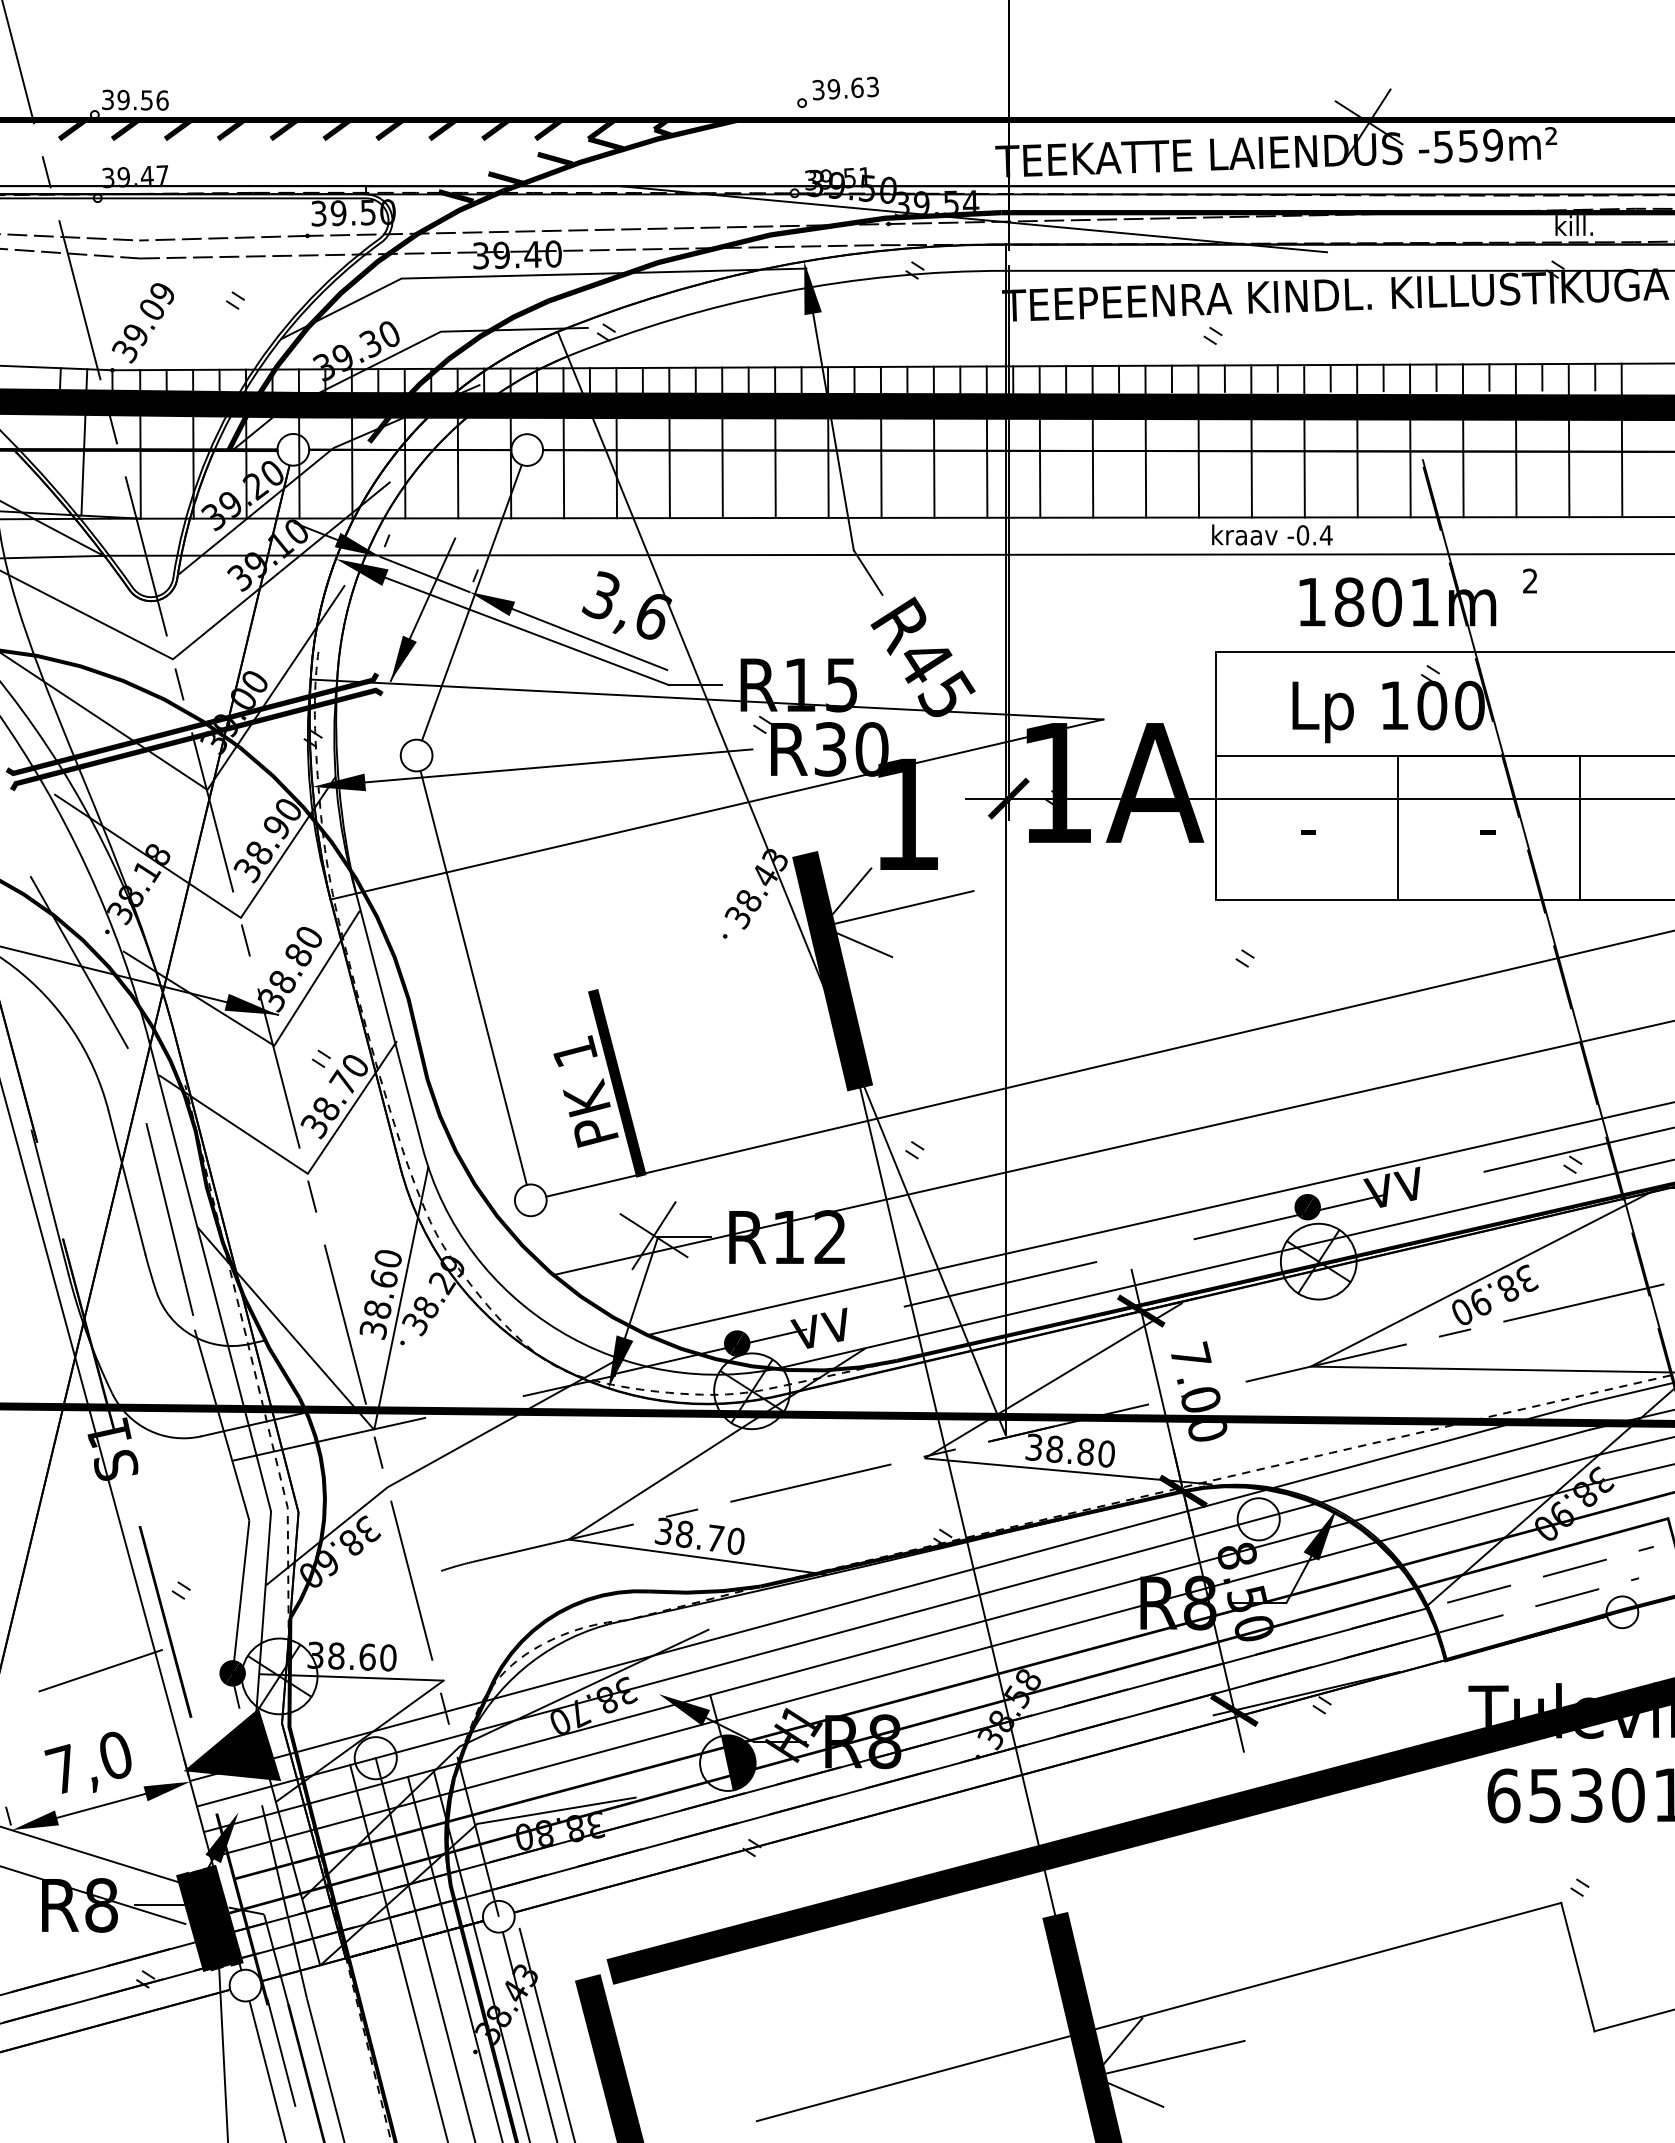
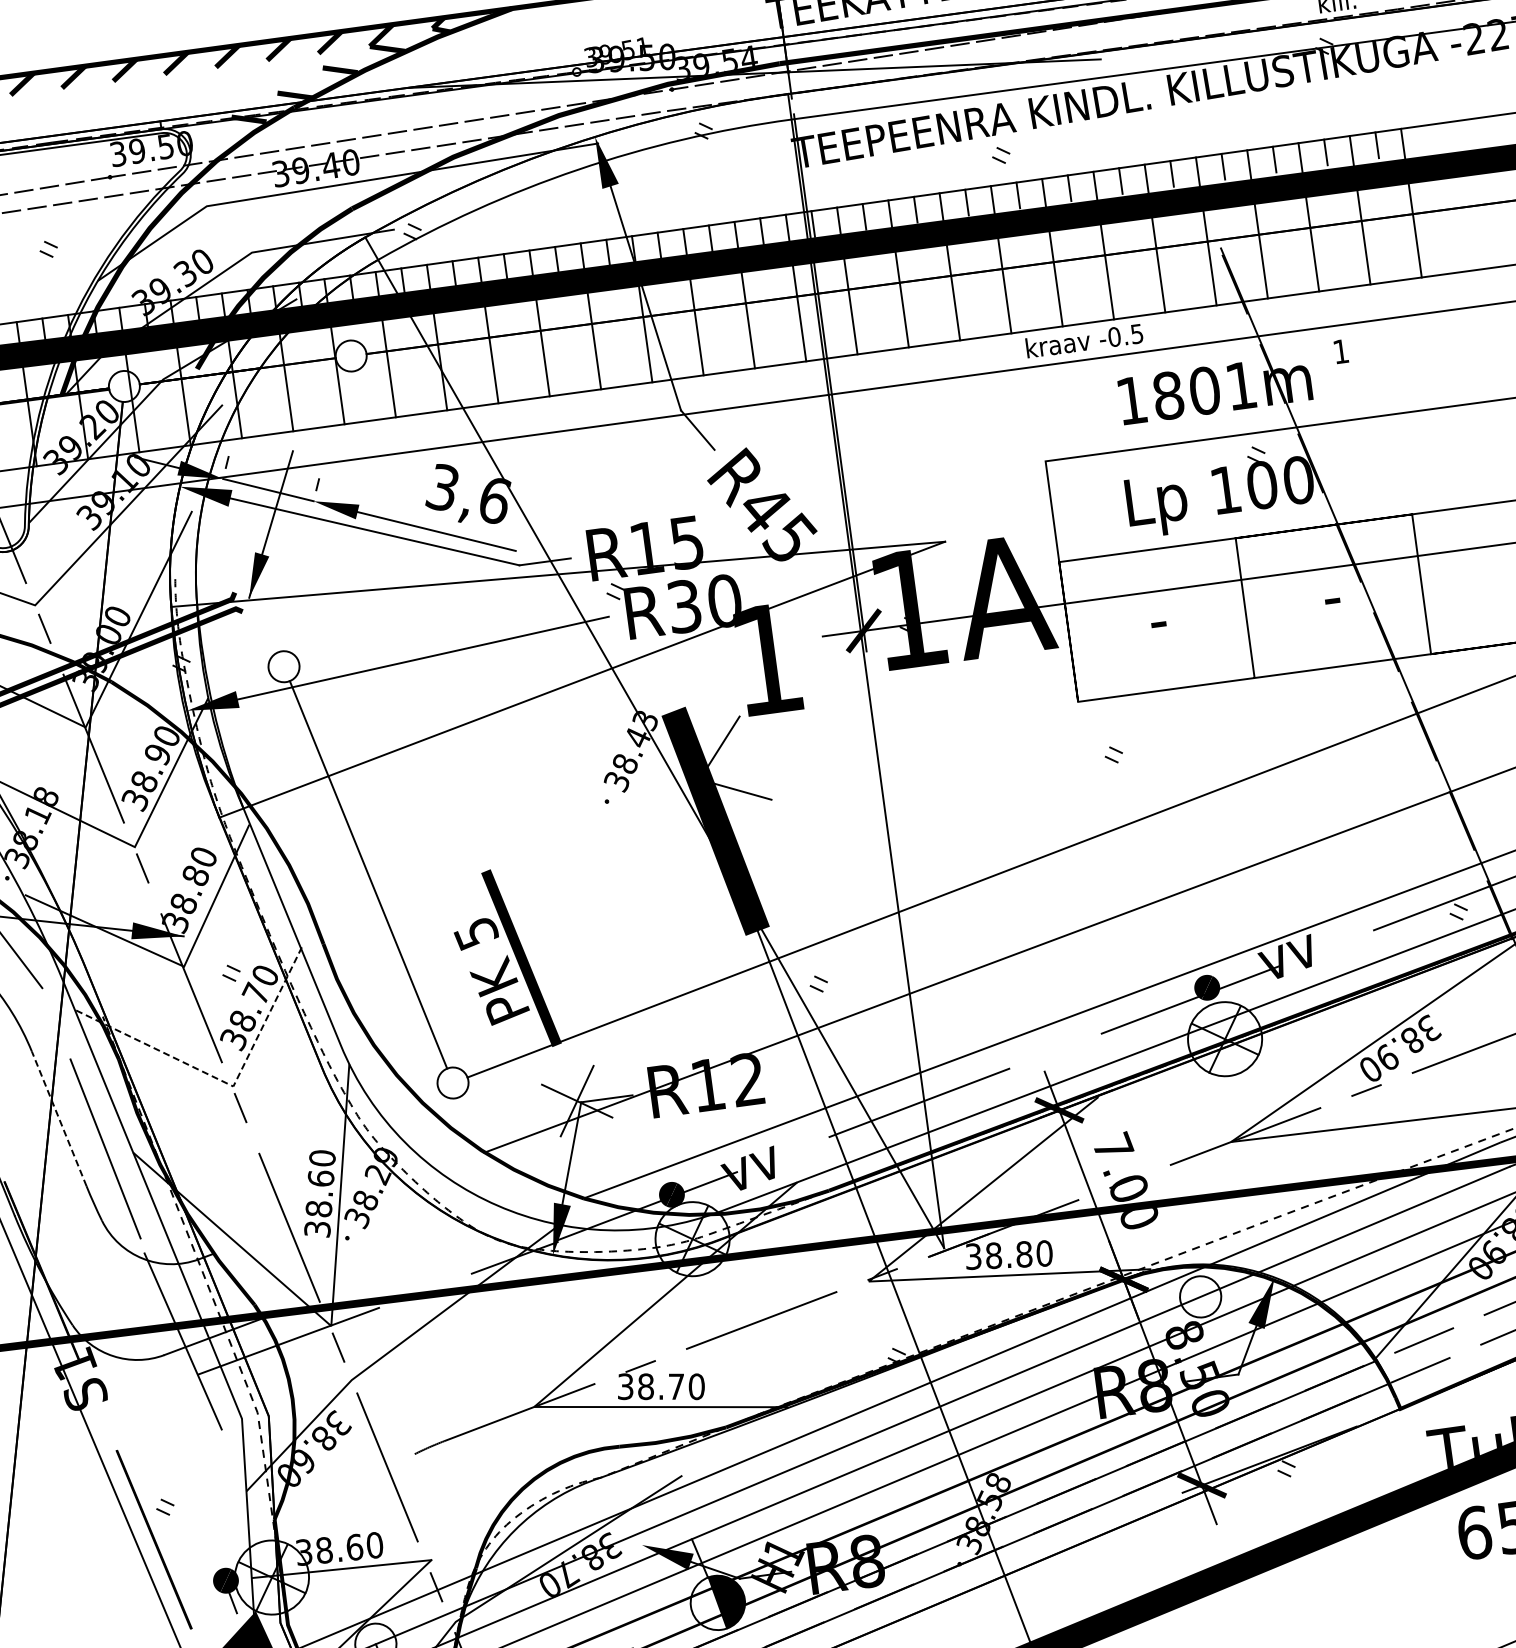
text: (1325, 535) -> (1136, 334), -0.4 -> -0.5
text: (1530, 580) -> (1341, 350), 2 -> 1
line: (471, 602) -> (317, 511), removed
line: (897, 908) -> (770, 751), removed
text: (574, 1051) -> (475, 932), 1 -> 5
line: (300, 1168) -> (225, 1082), solid -> dashed
line: (126, 1182) -> (58, 1118), solid -> dashed
line: (240, 1598) -> (223, 1507), removed
line: (100, 1670) -> (97, 1595), removed

